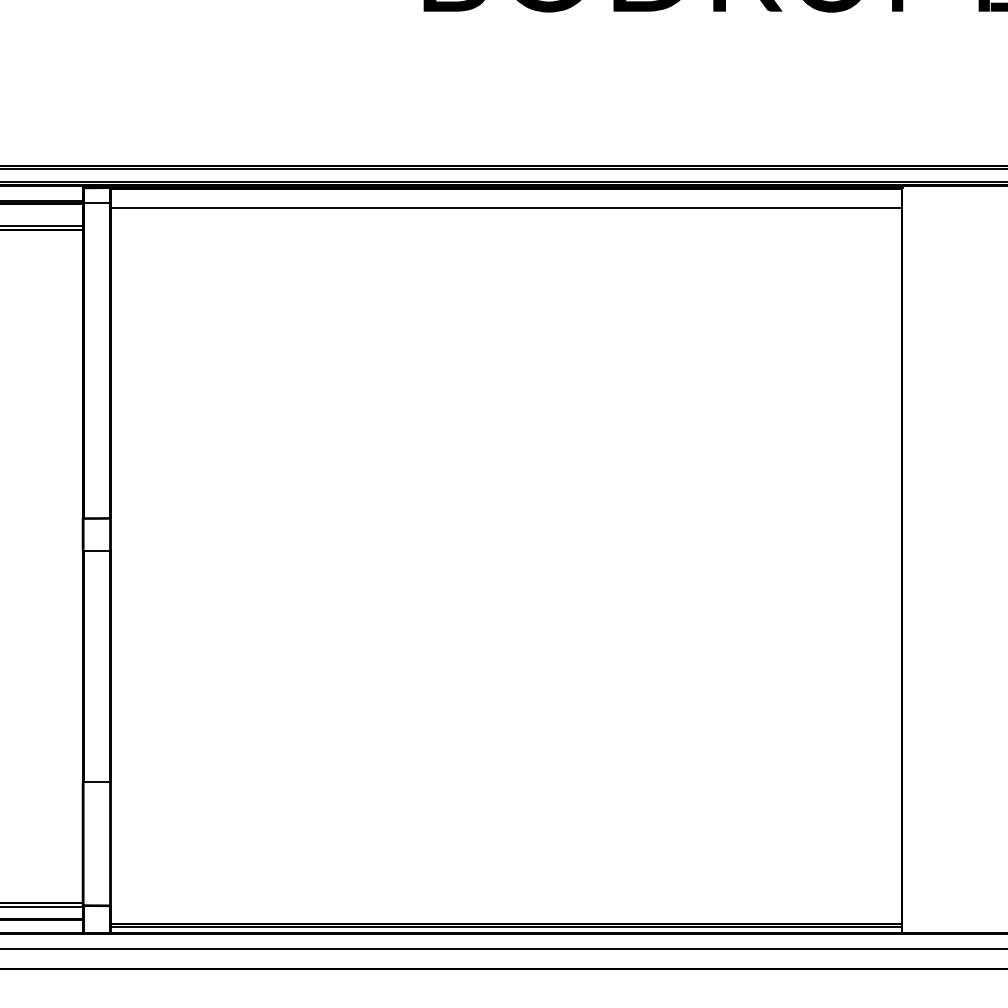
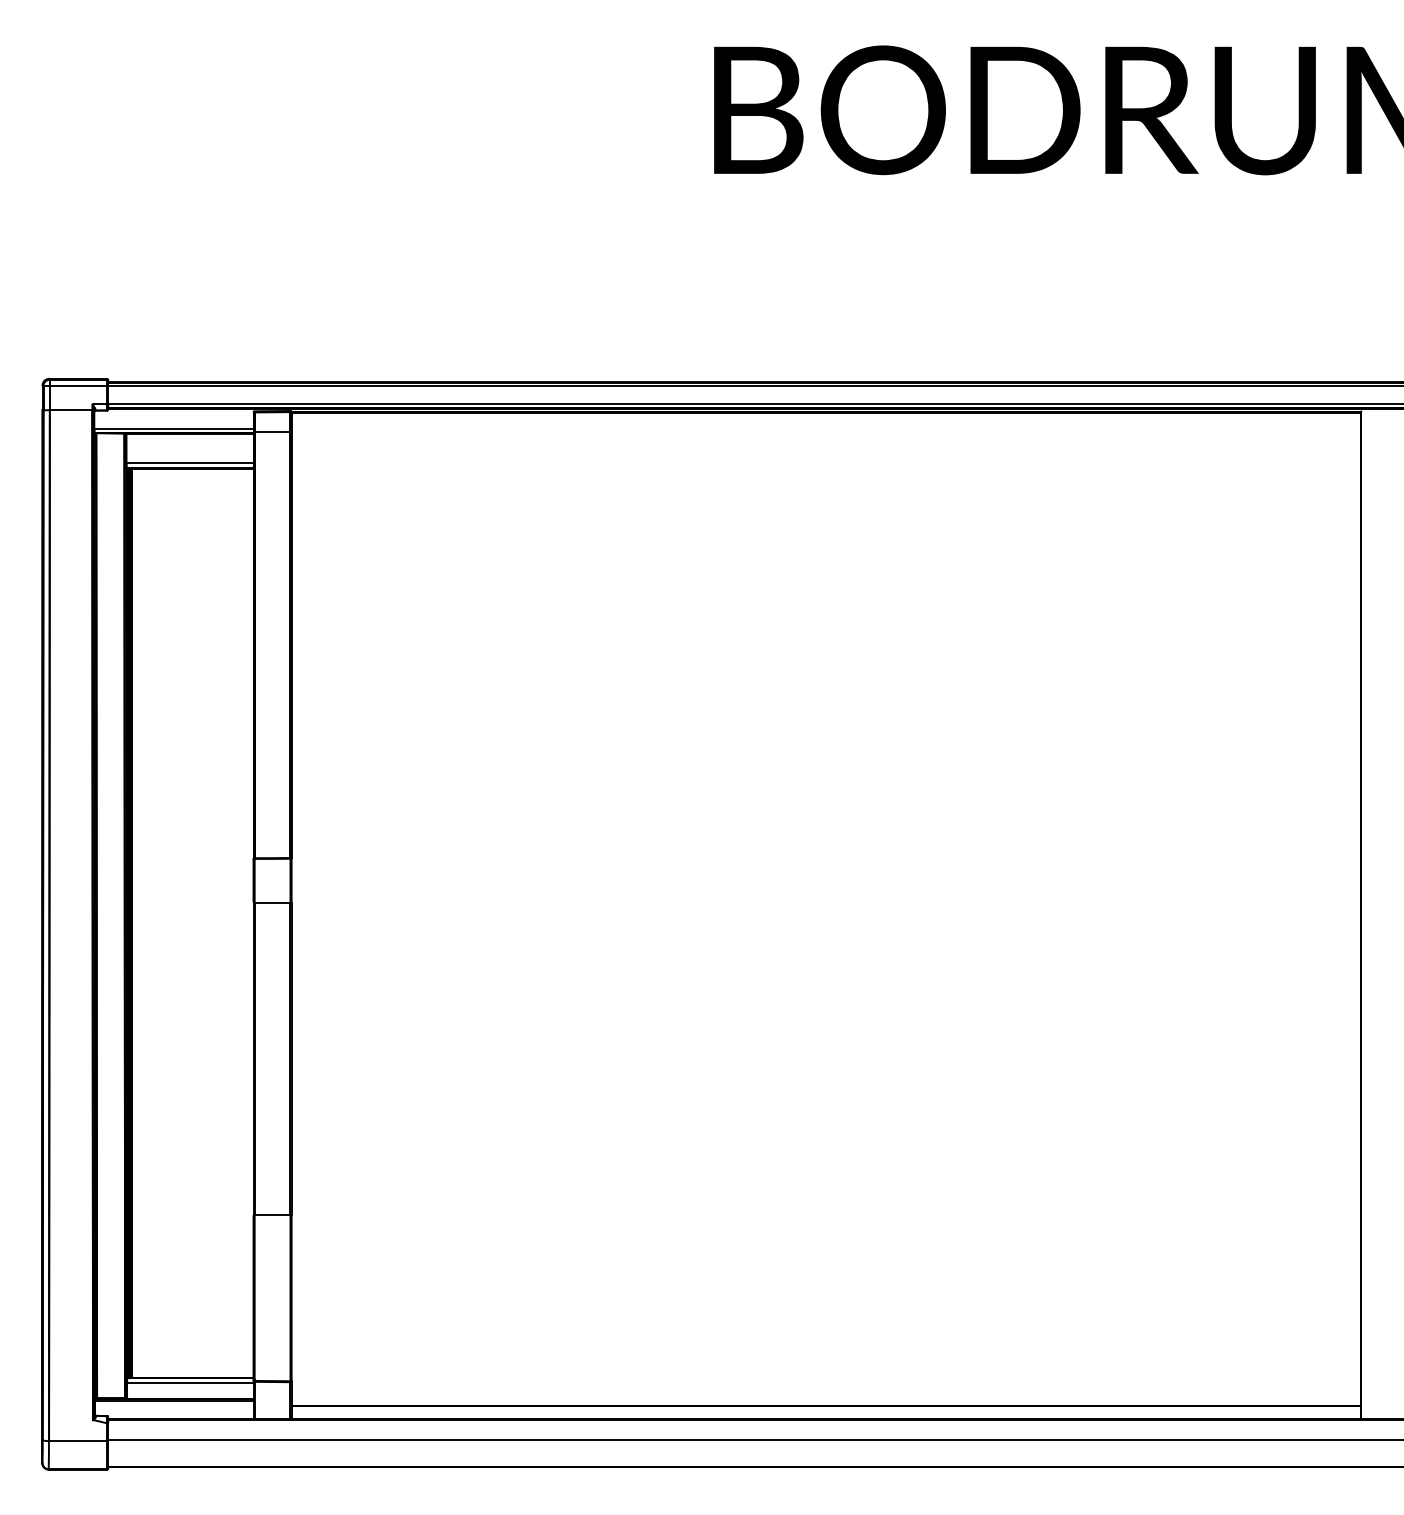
line: (506, 208) -> (825, 439), removed
line: (506, 927) -> (825, 1410), removed

